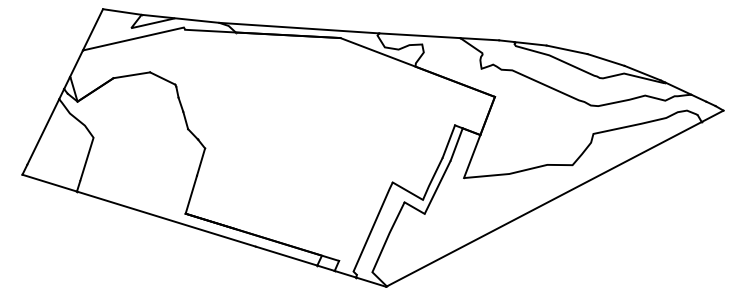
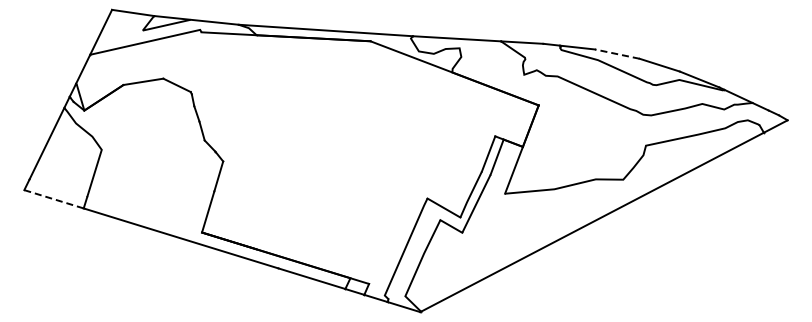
line: (567, 50) -> (617, 54), solid -> dashed
line: (50, 183) -> (54, 199), solid -> dashed

